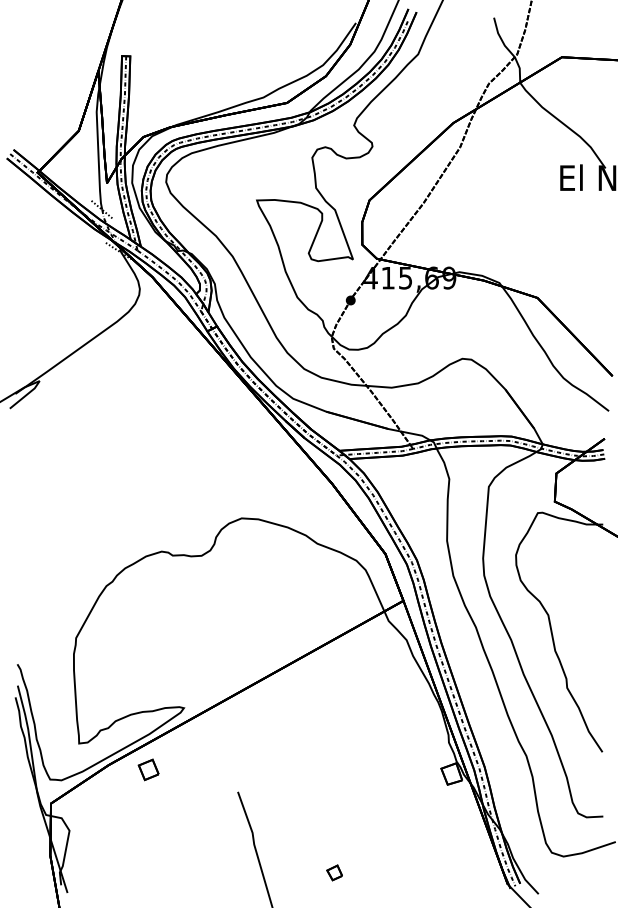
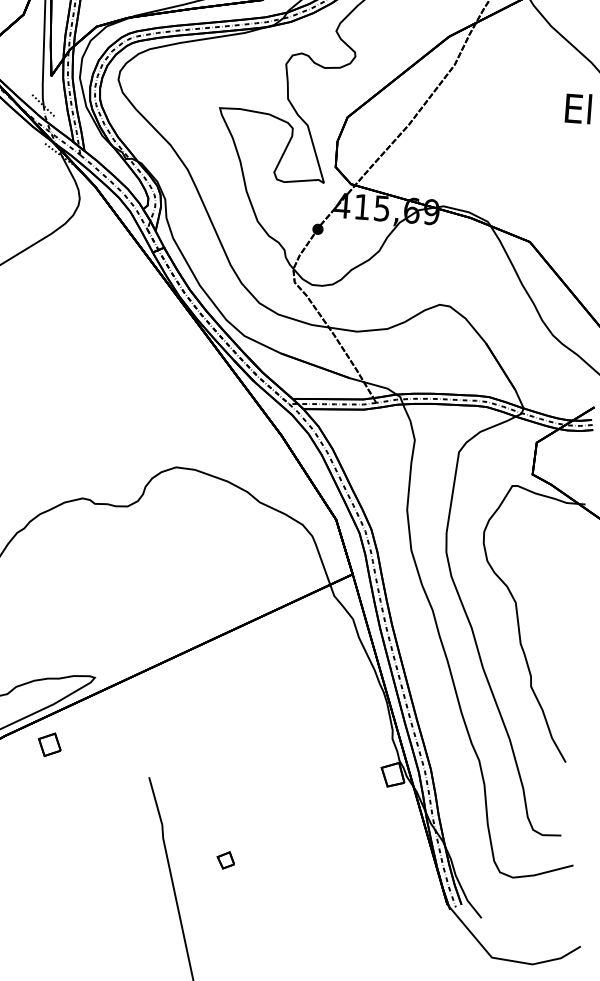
part: (334, 872) -> (225, 859), moved

